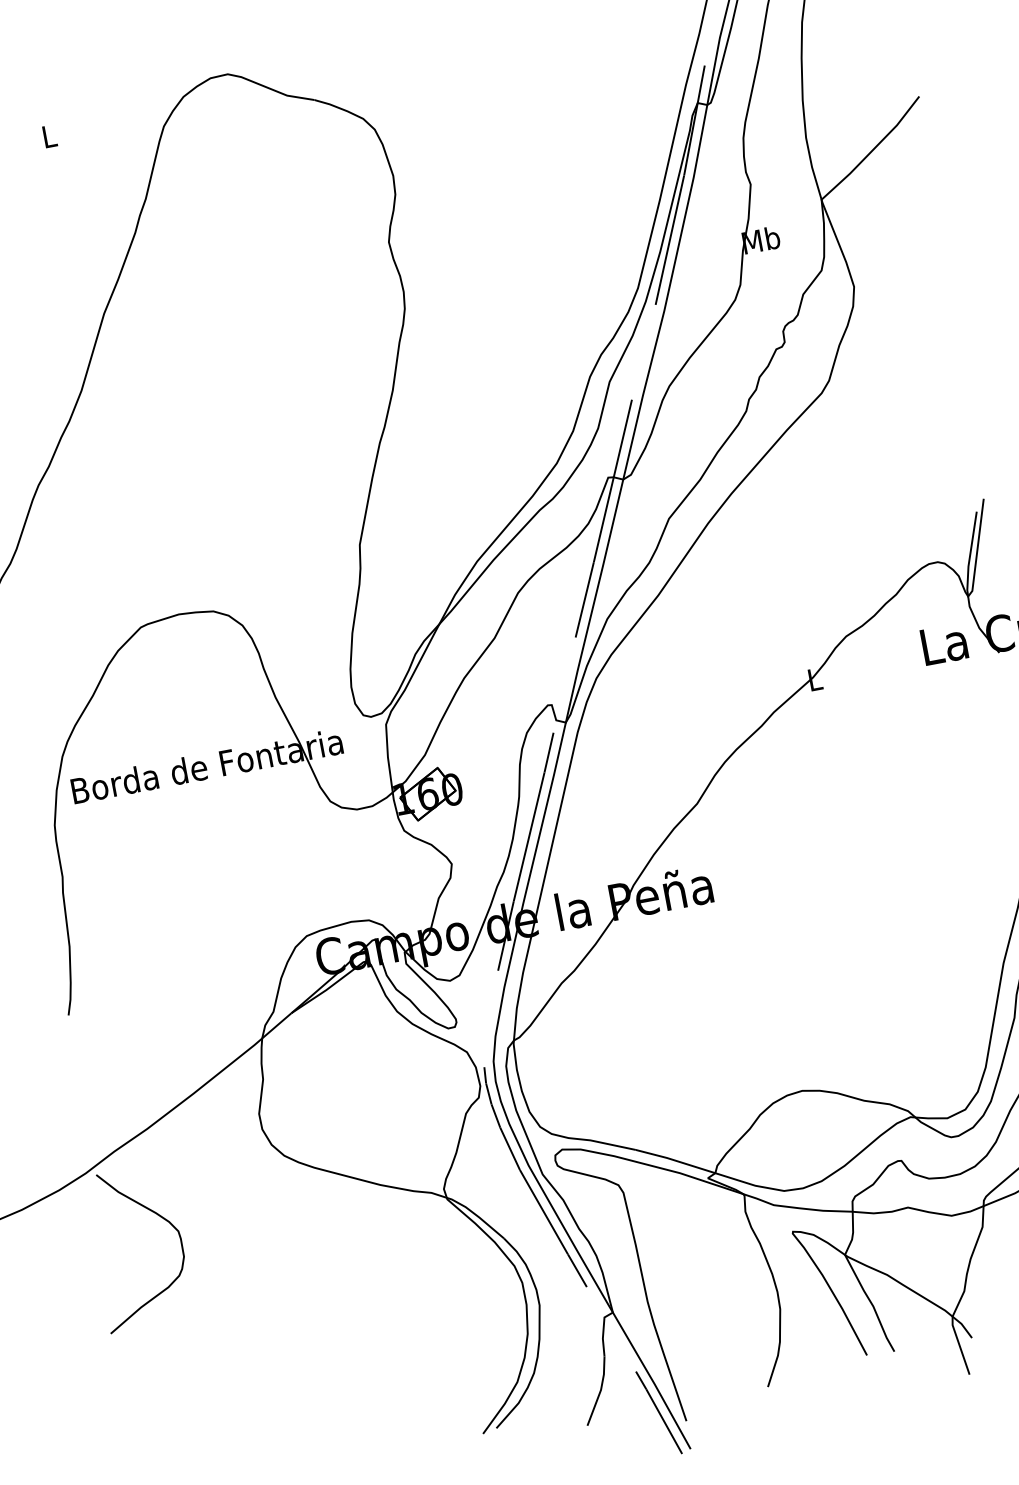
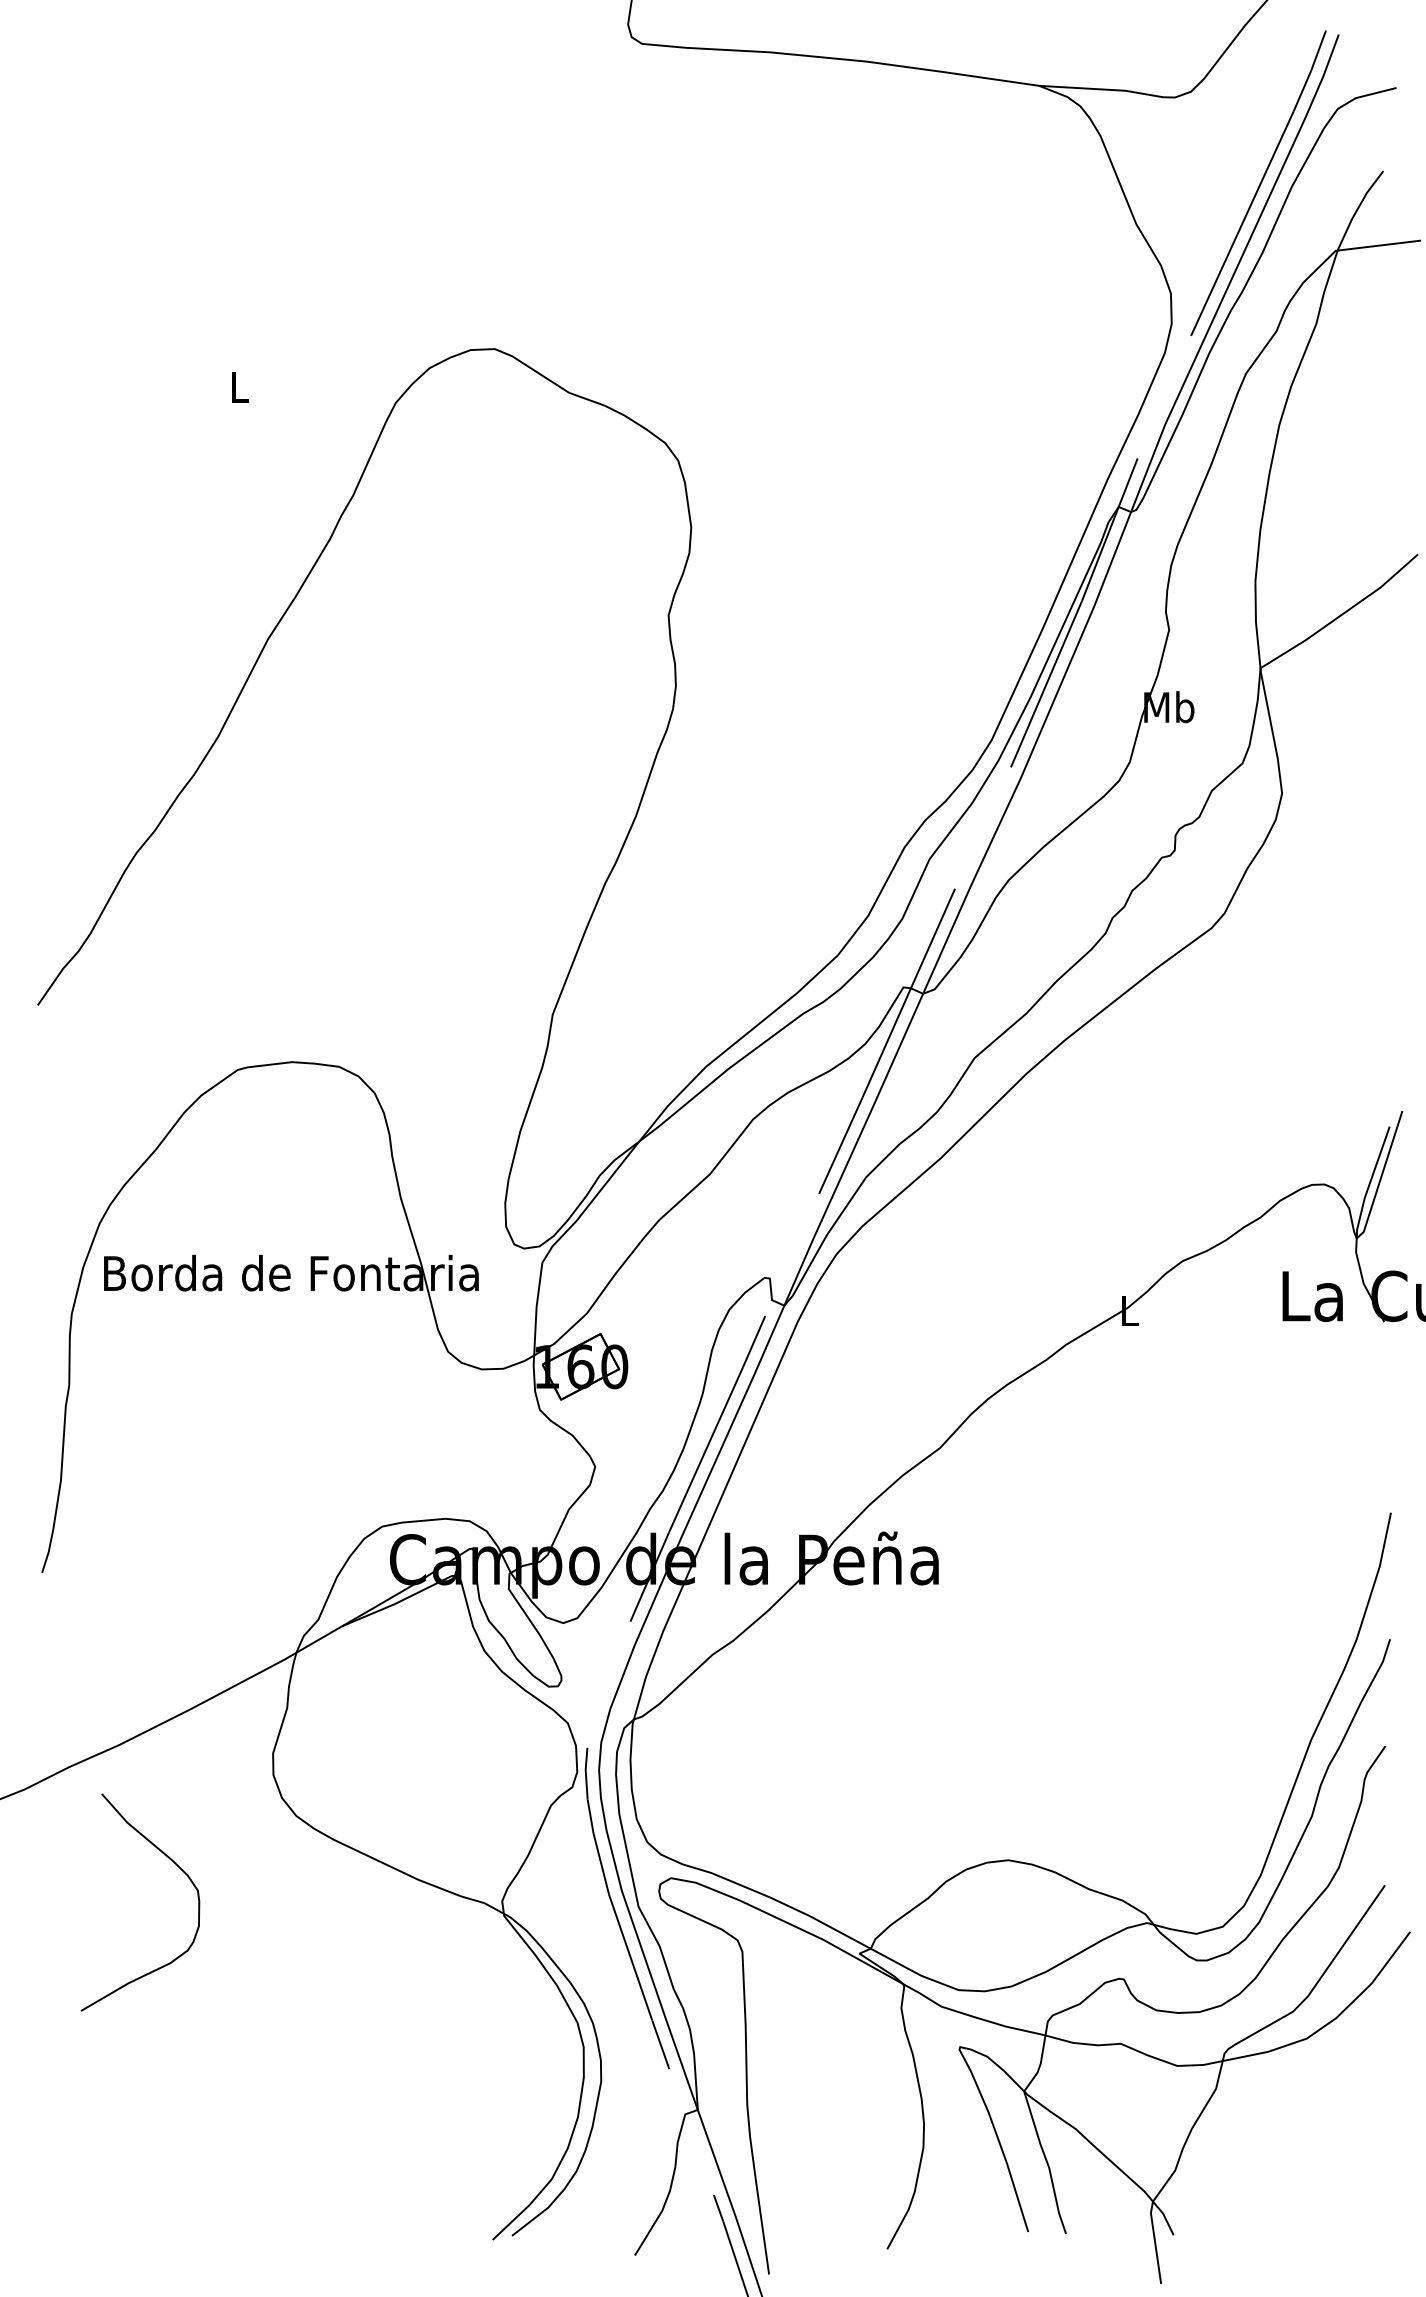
curve: (154, 1213) -> (170, 1860), moved

